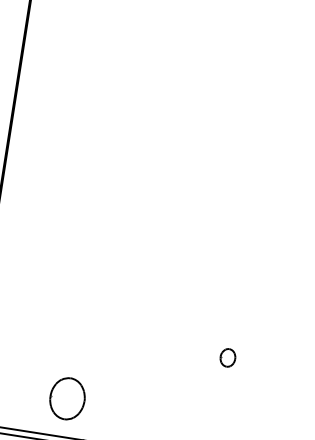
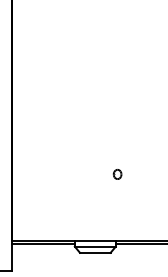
part: (227, 357) -> (117, 174), moved
part: (67, 398) -> (63, 220), removed

